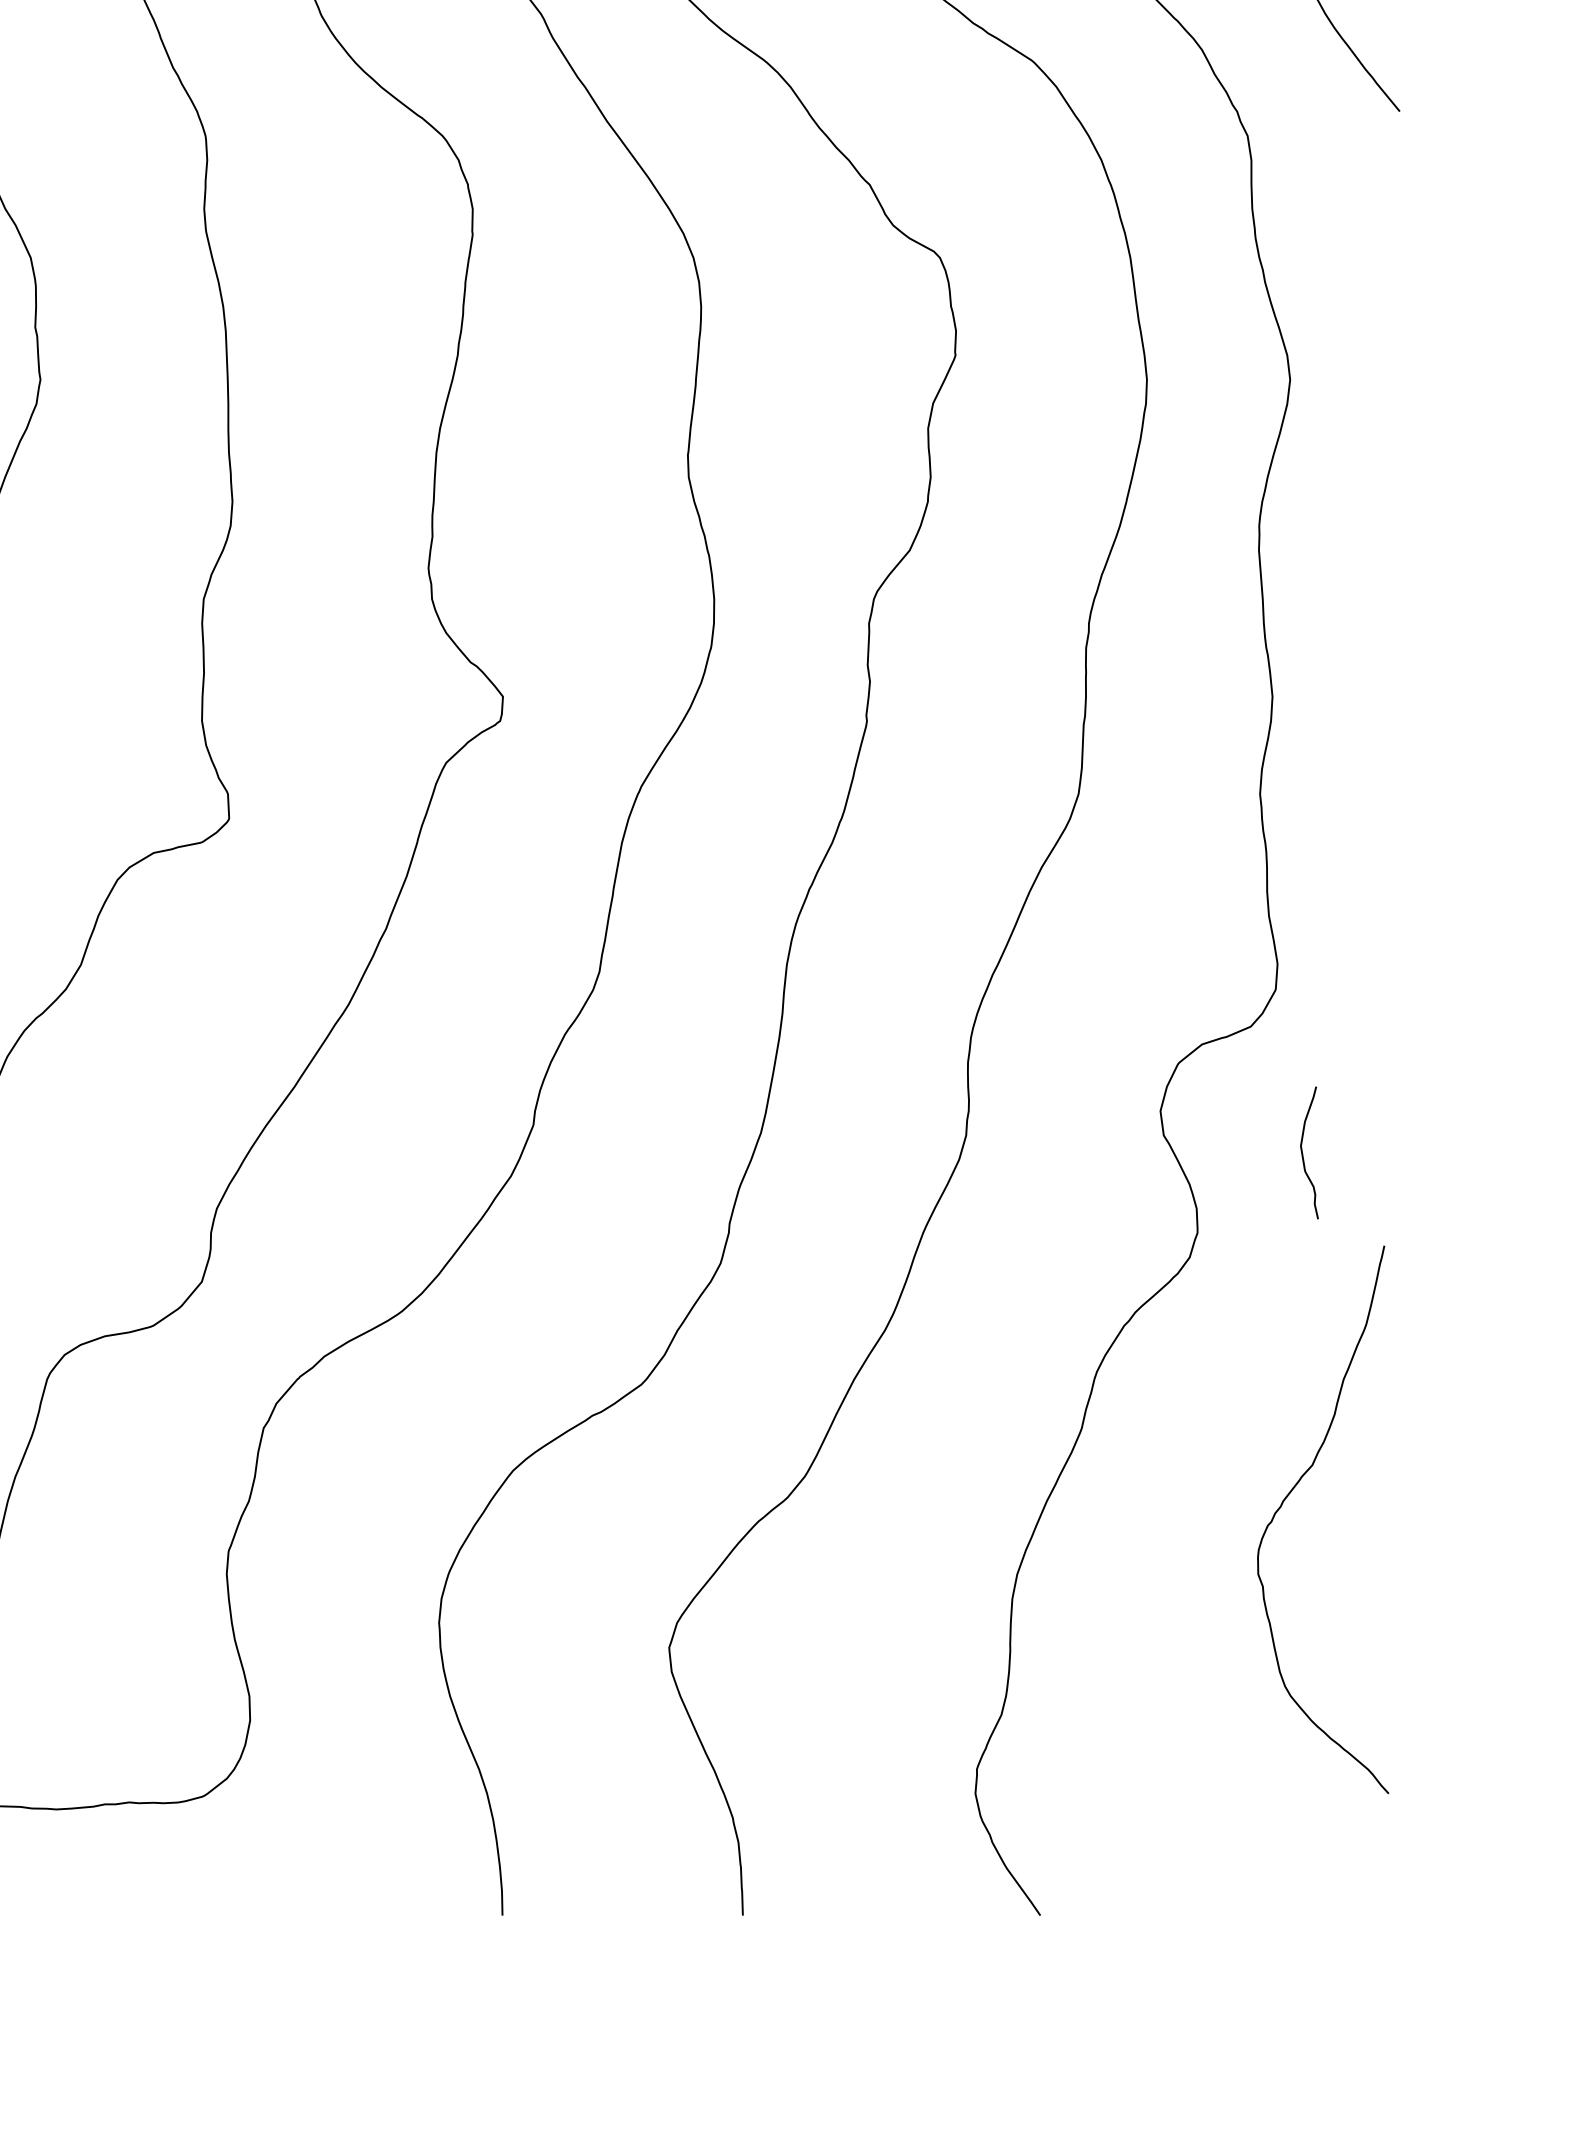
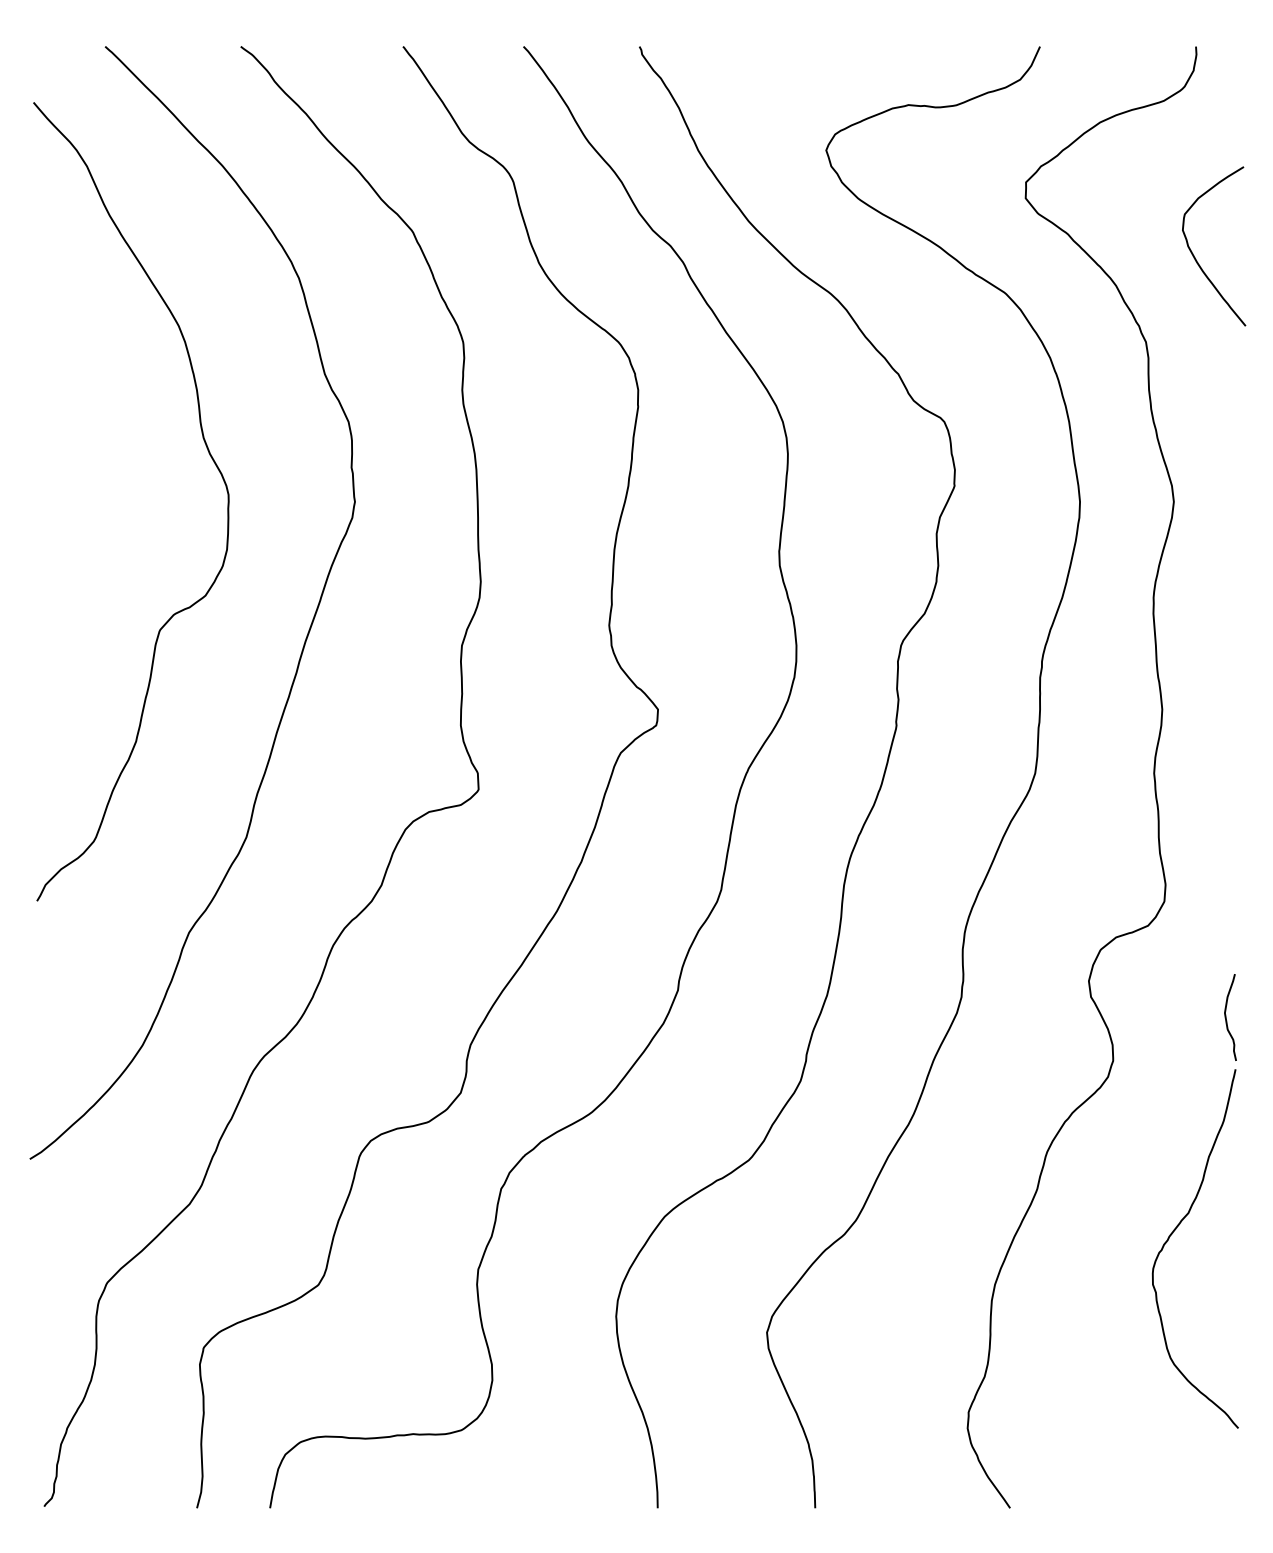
curve: (1303, 1152) -> (1226, 1017), moved

